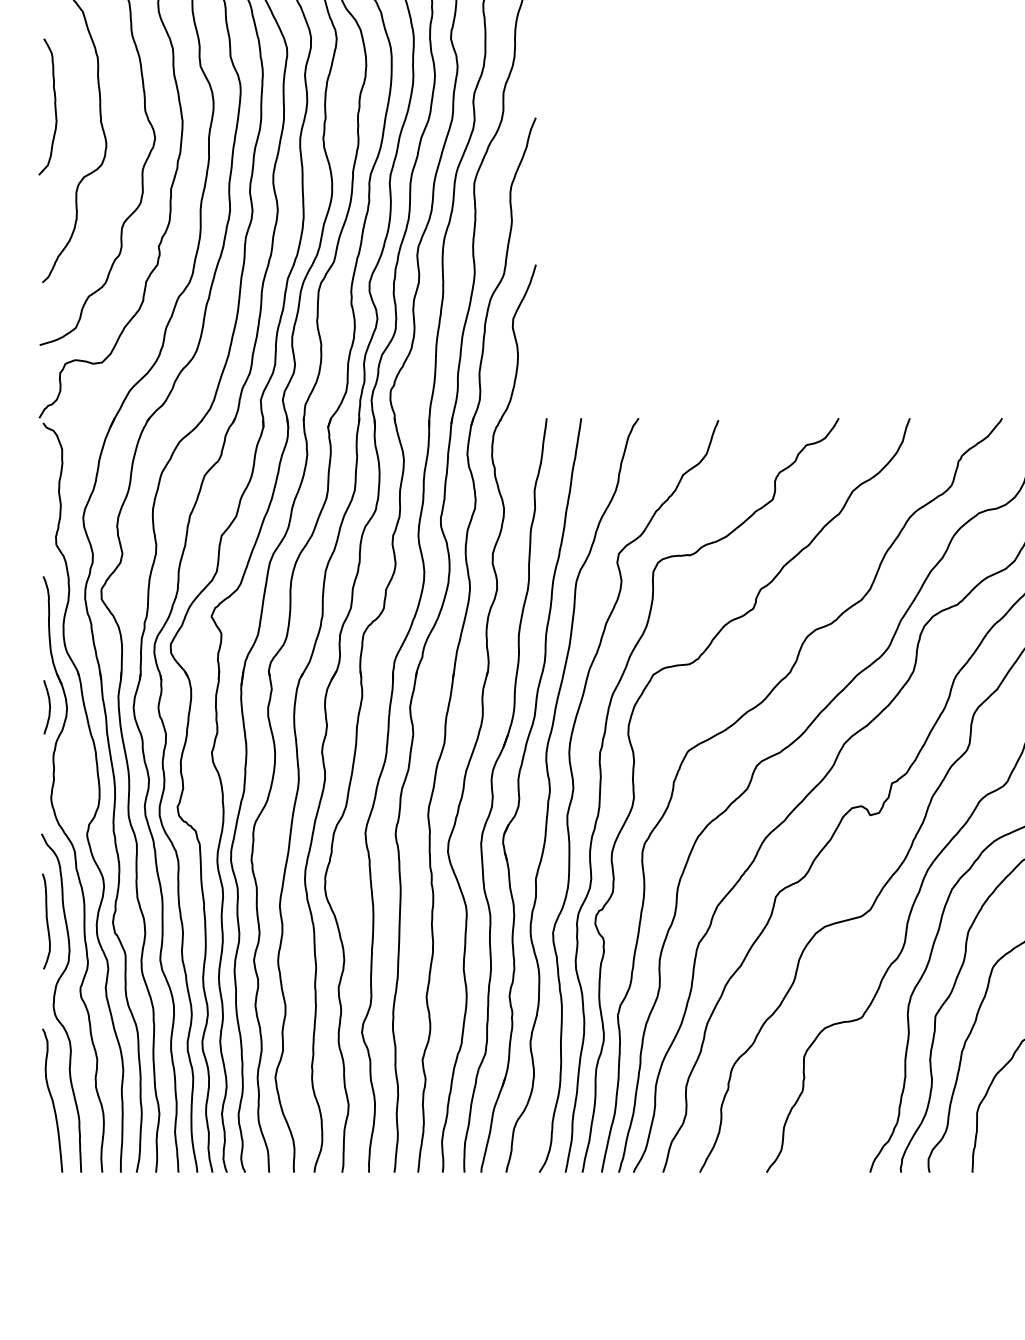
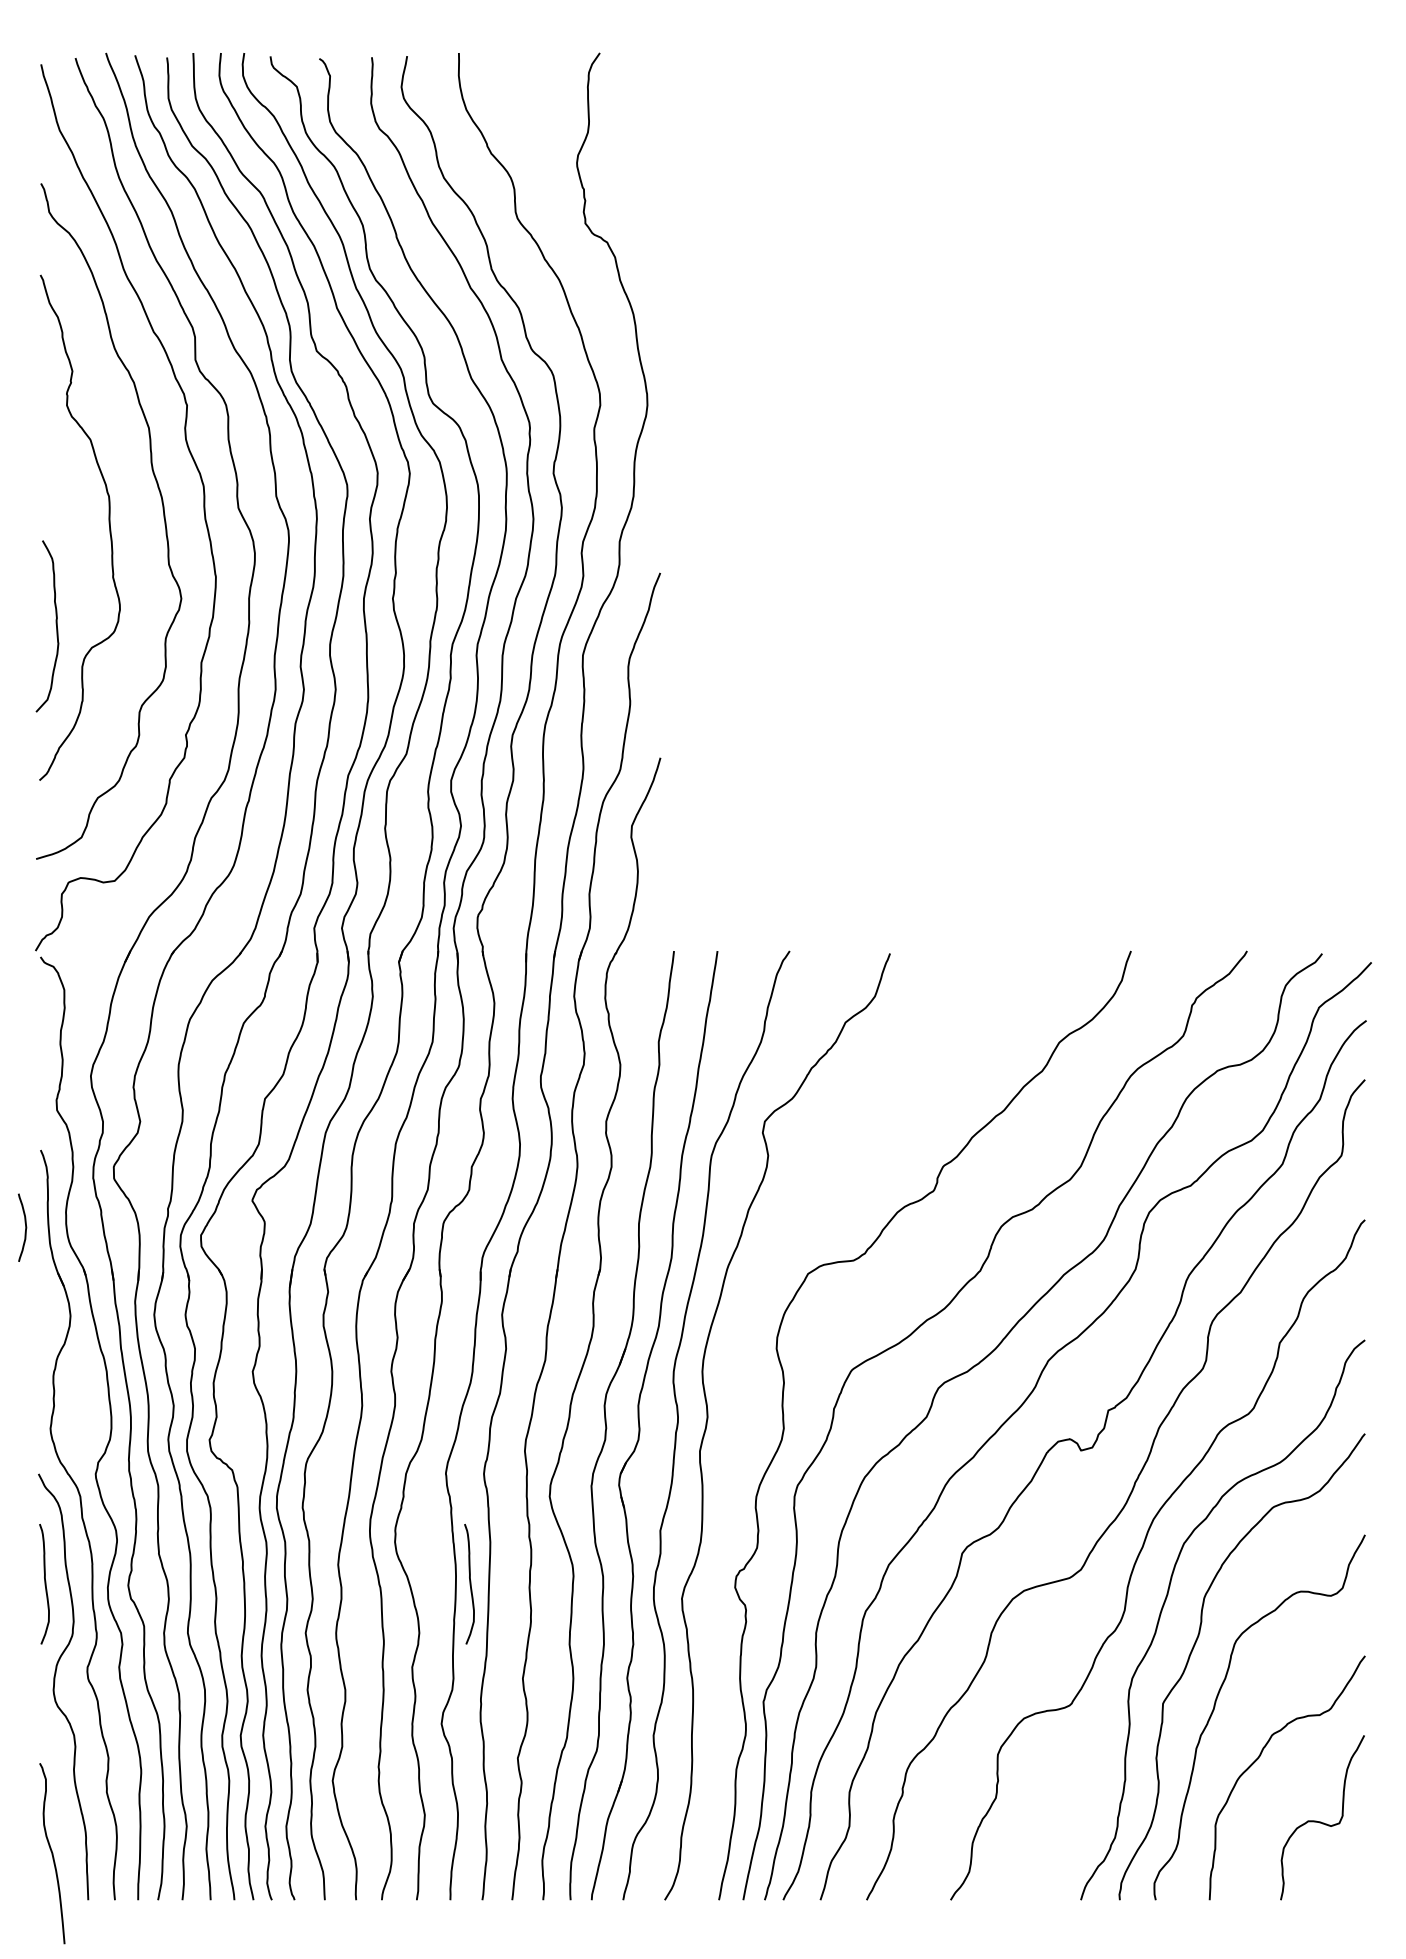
curve: (54, 105) -> (55, 624), moved
curve: (49, 707) -> (25, 1227), moved
curve: (601, 789) -> (742, 1418), removed
curve: (384, 921) -> (469, 1584), added
curve: (52, 1100) -> (52, 1853), moved

